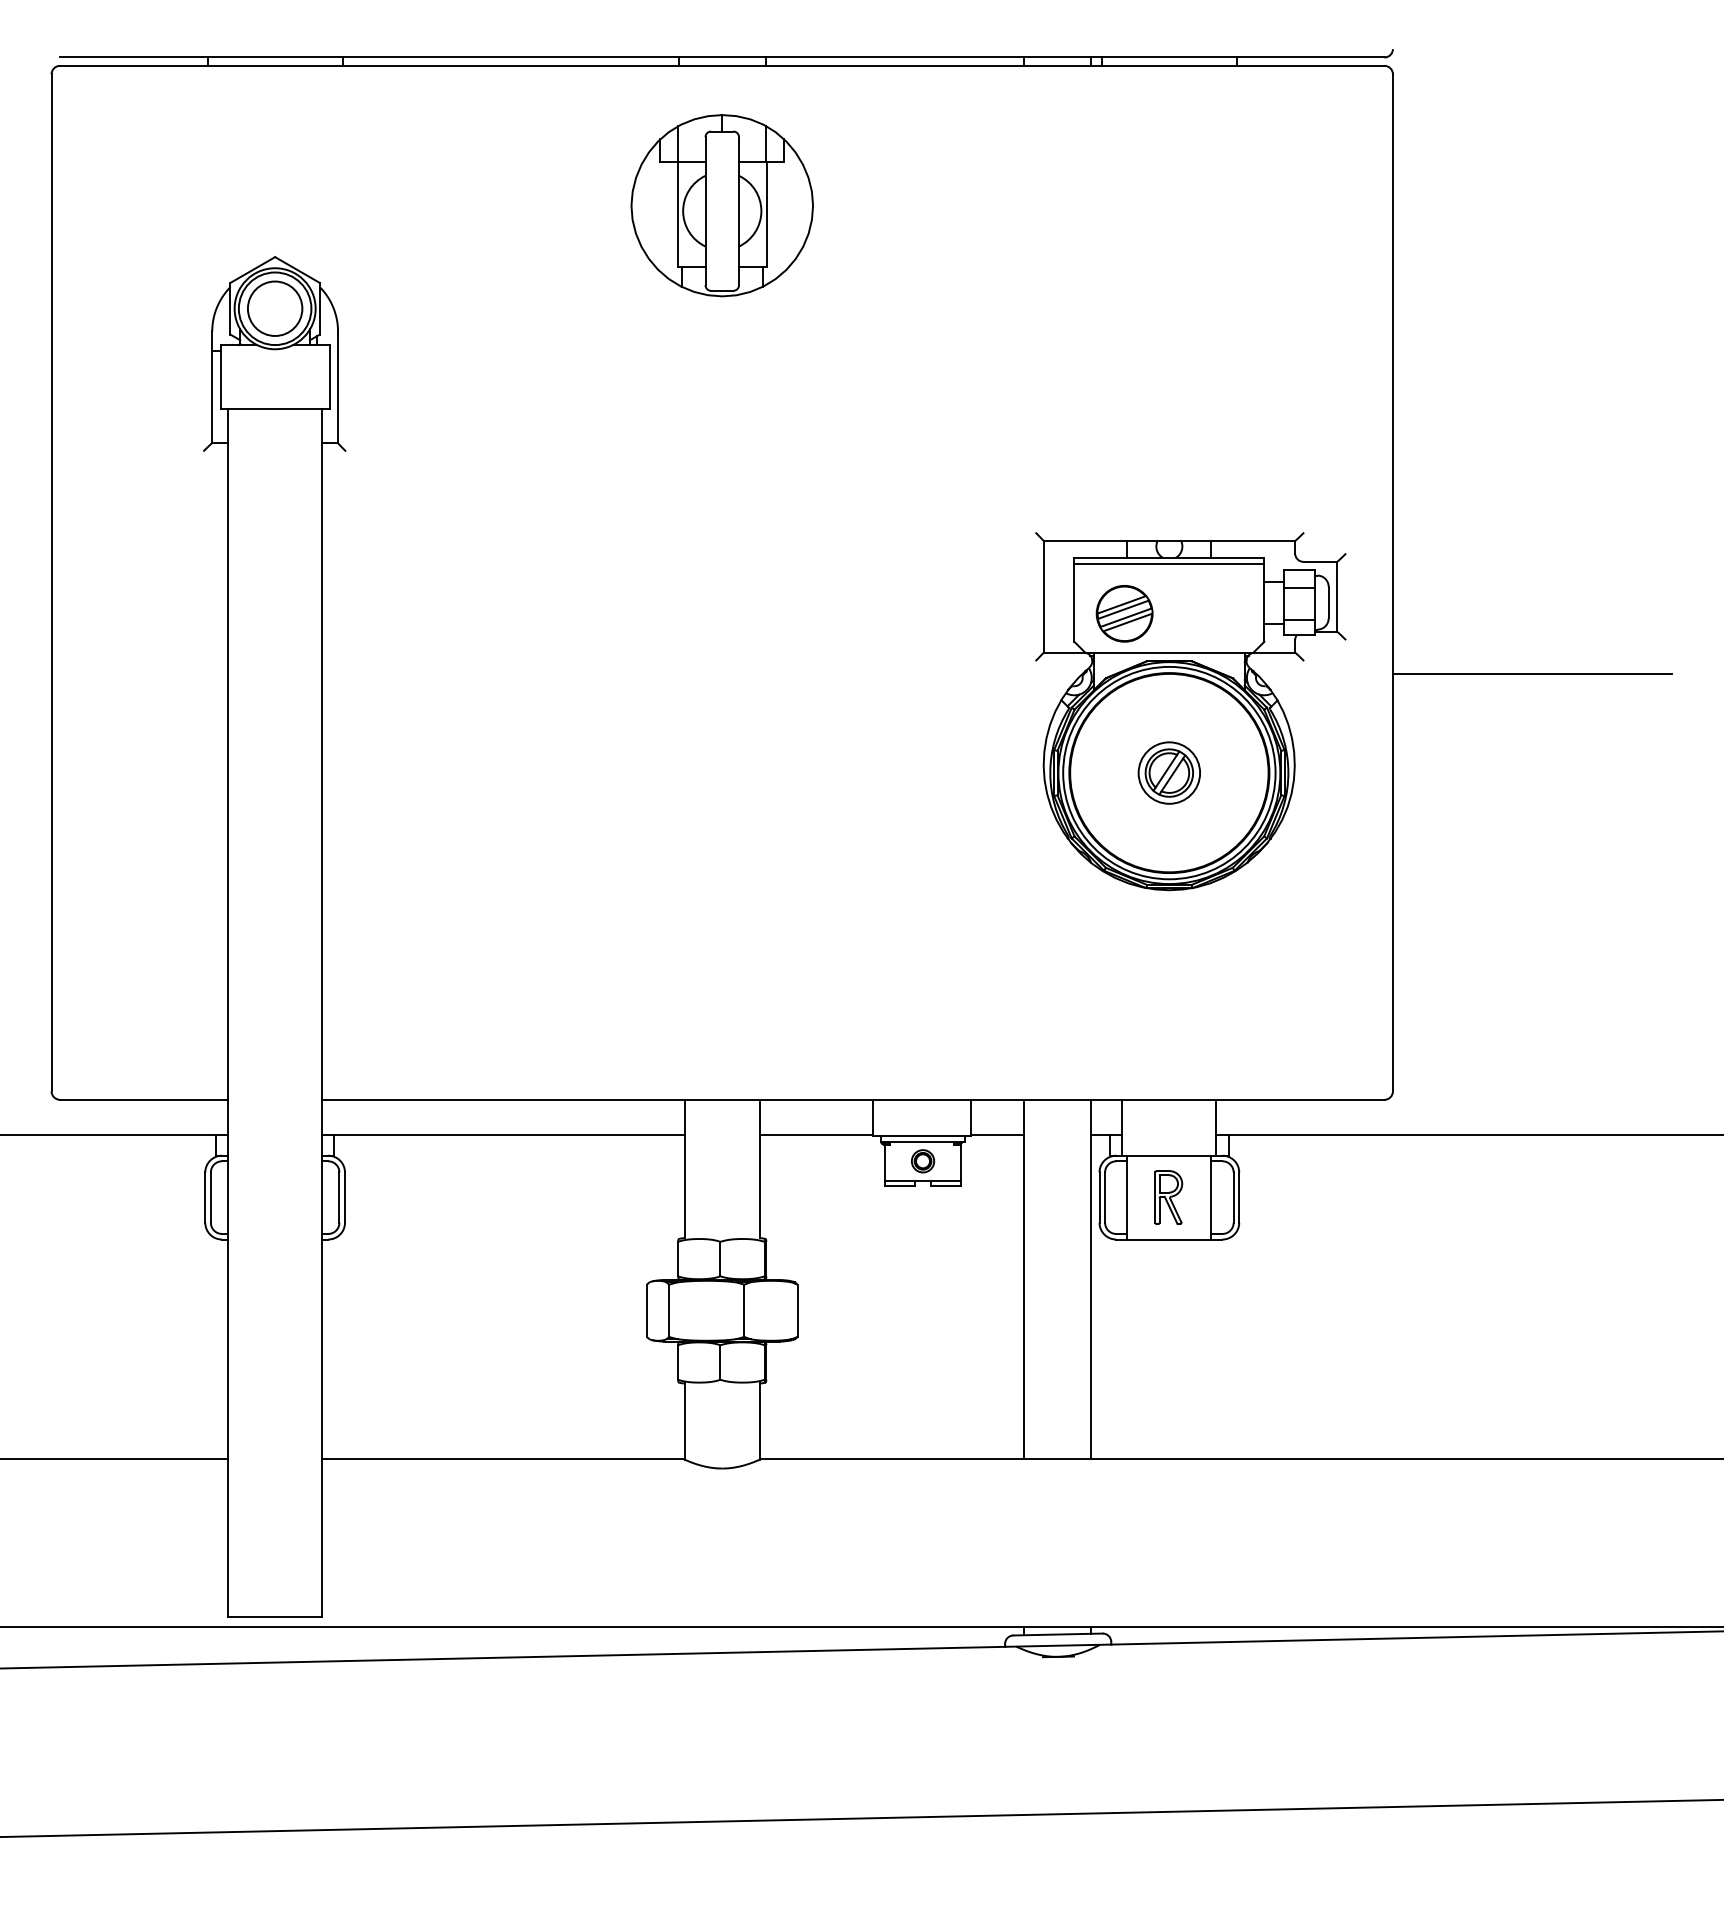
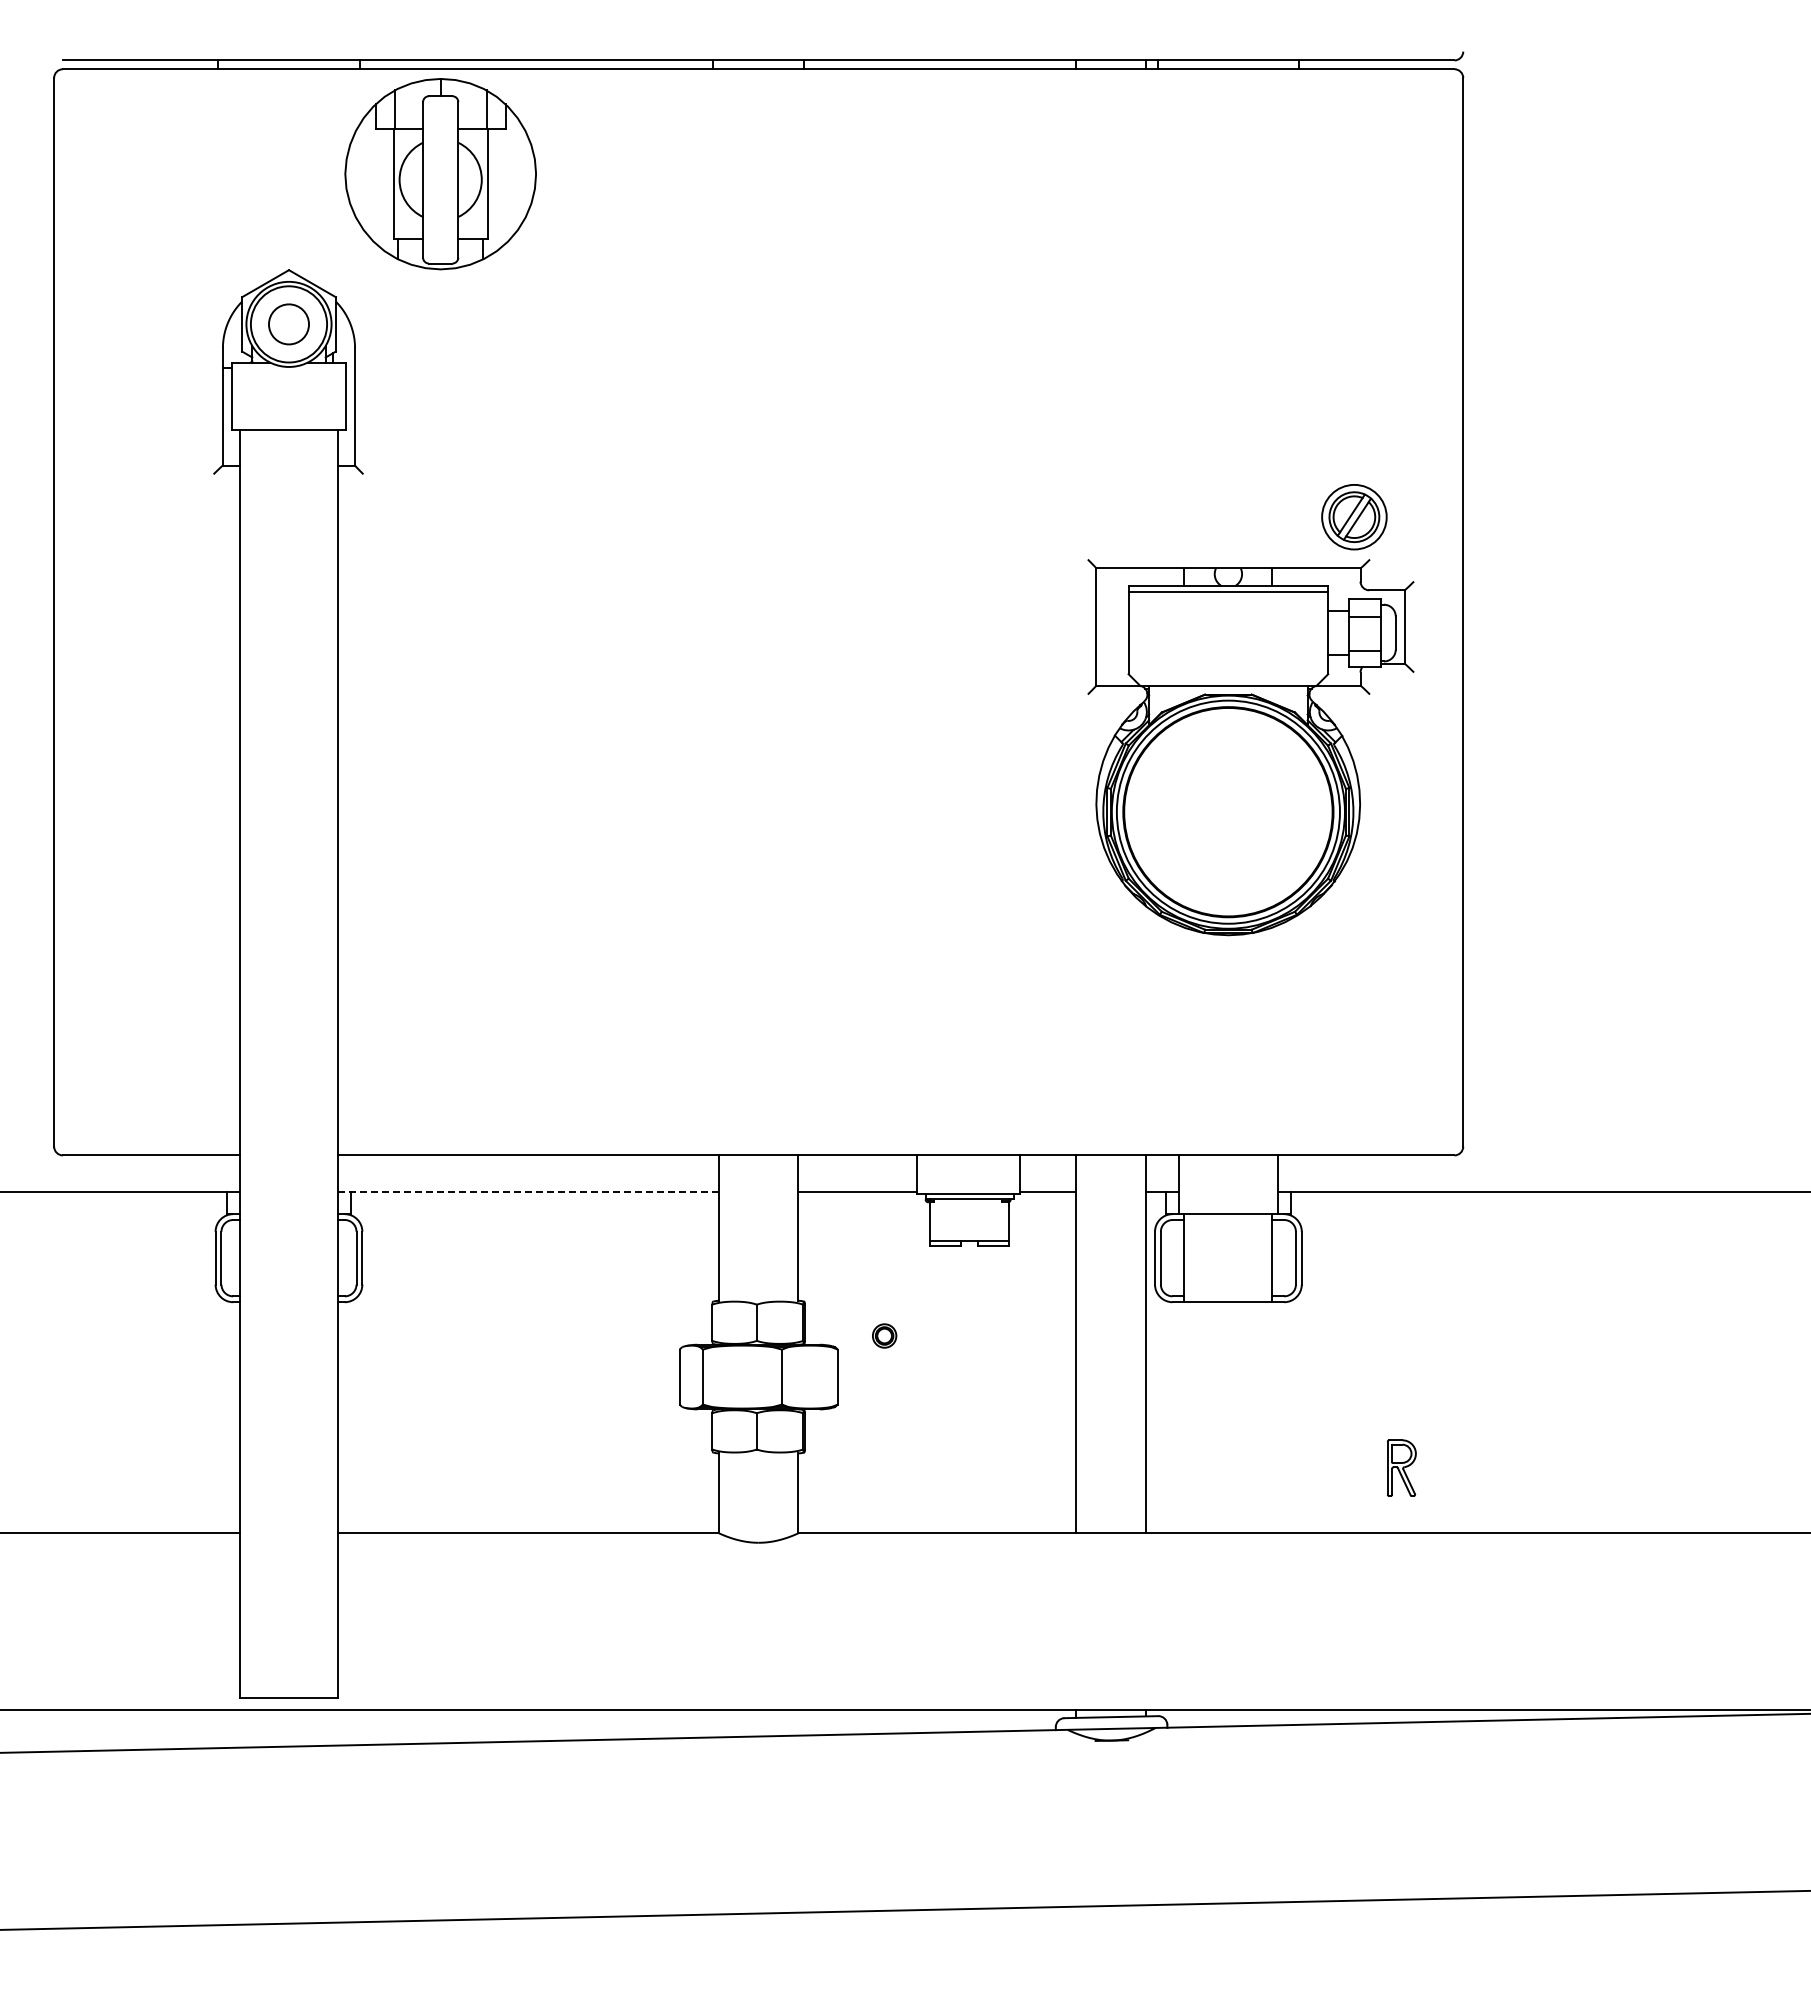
part: (722, 206) -> (440, 174), moved
circle: (274, 308) -> (288, 324), size x0.7
part: (1124, 613) -> (1181, 644), removed
line: (1532, 673) -> (1609, 707), removed
part: (1169, 773) -> (1354, 517), moved
line: (504, 1135) -> (529, 1192), solid -> dashed
part: (922, 1160) -> (884, 1335), moved
part: (1168, 1196) -> (1401, 1467), moved

